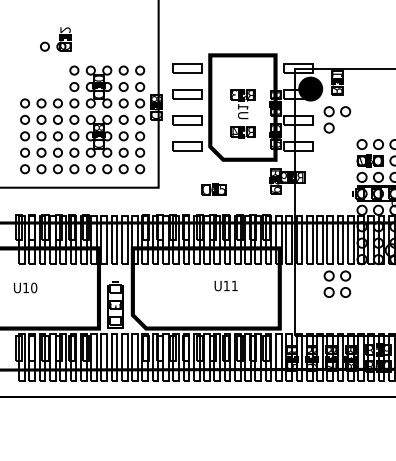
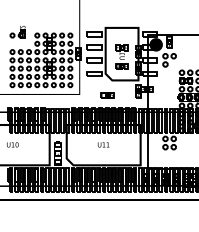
part: (54, 38) -> (17, 31), moved
text: (225, 285) -> (103, 144), moved

